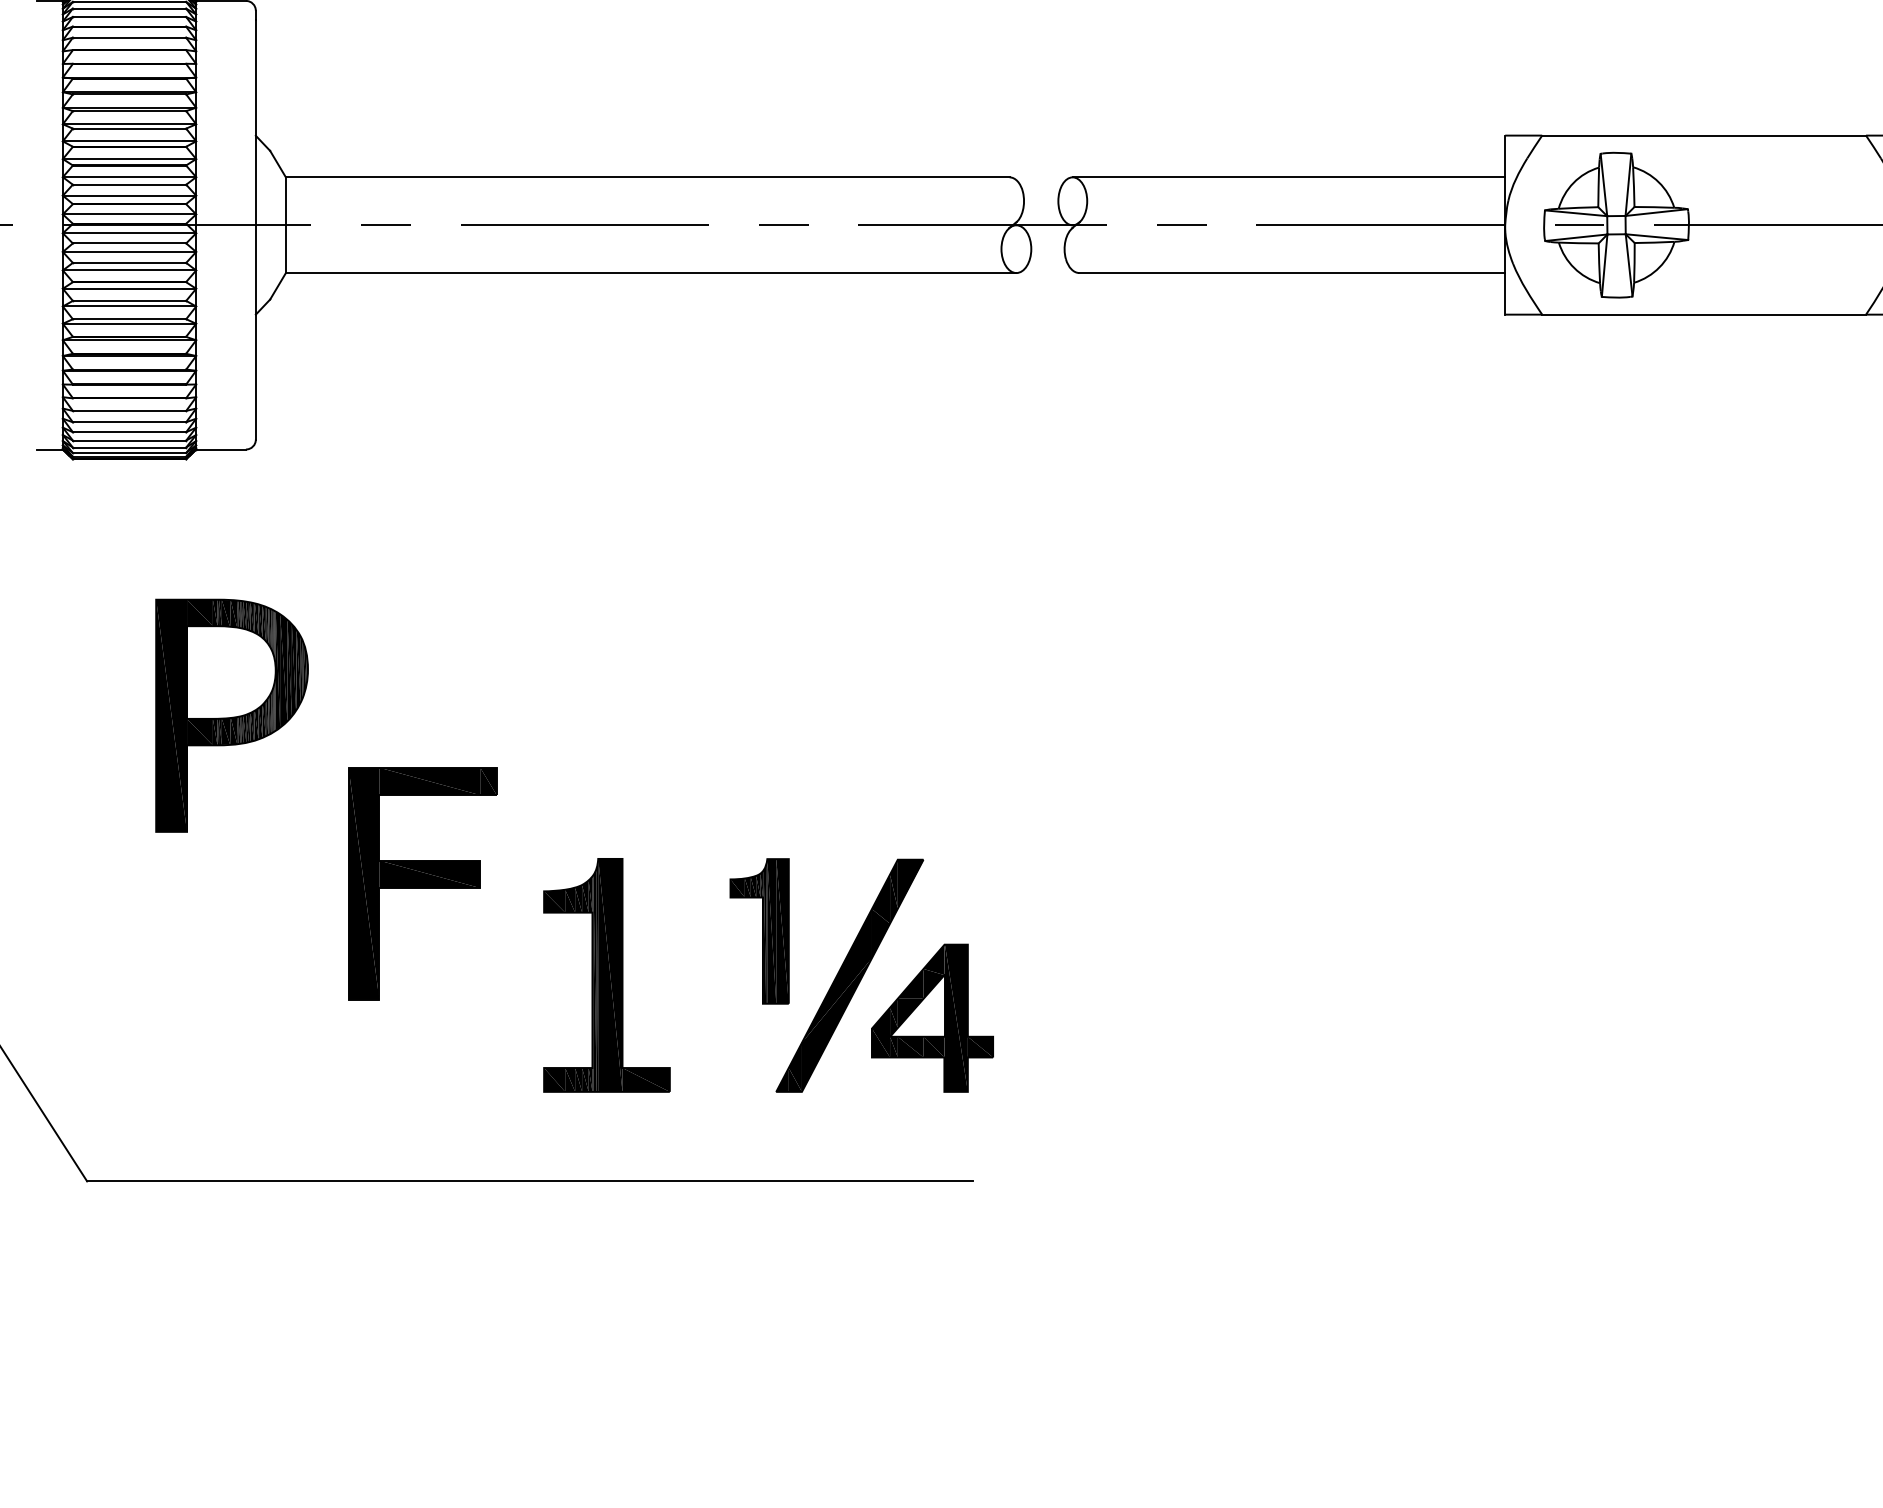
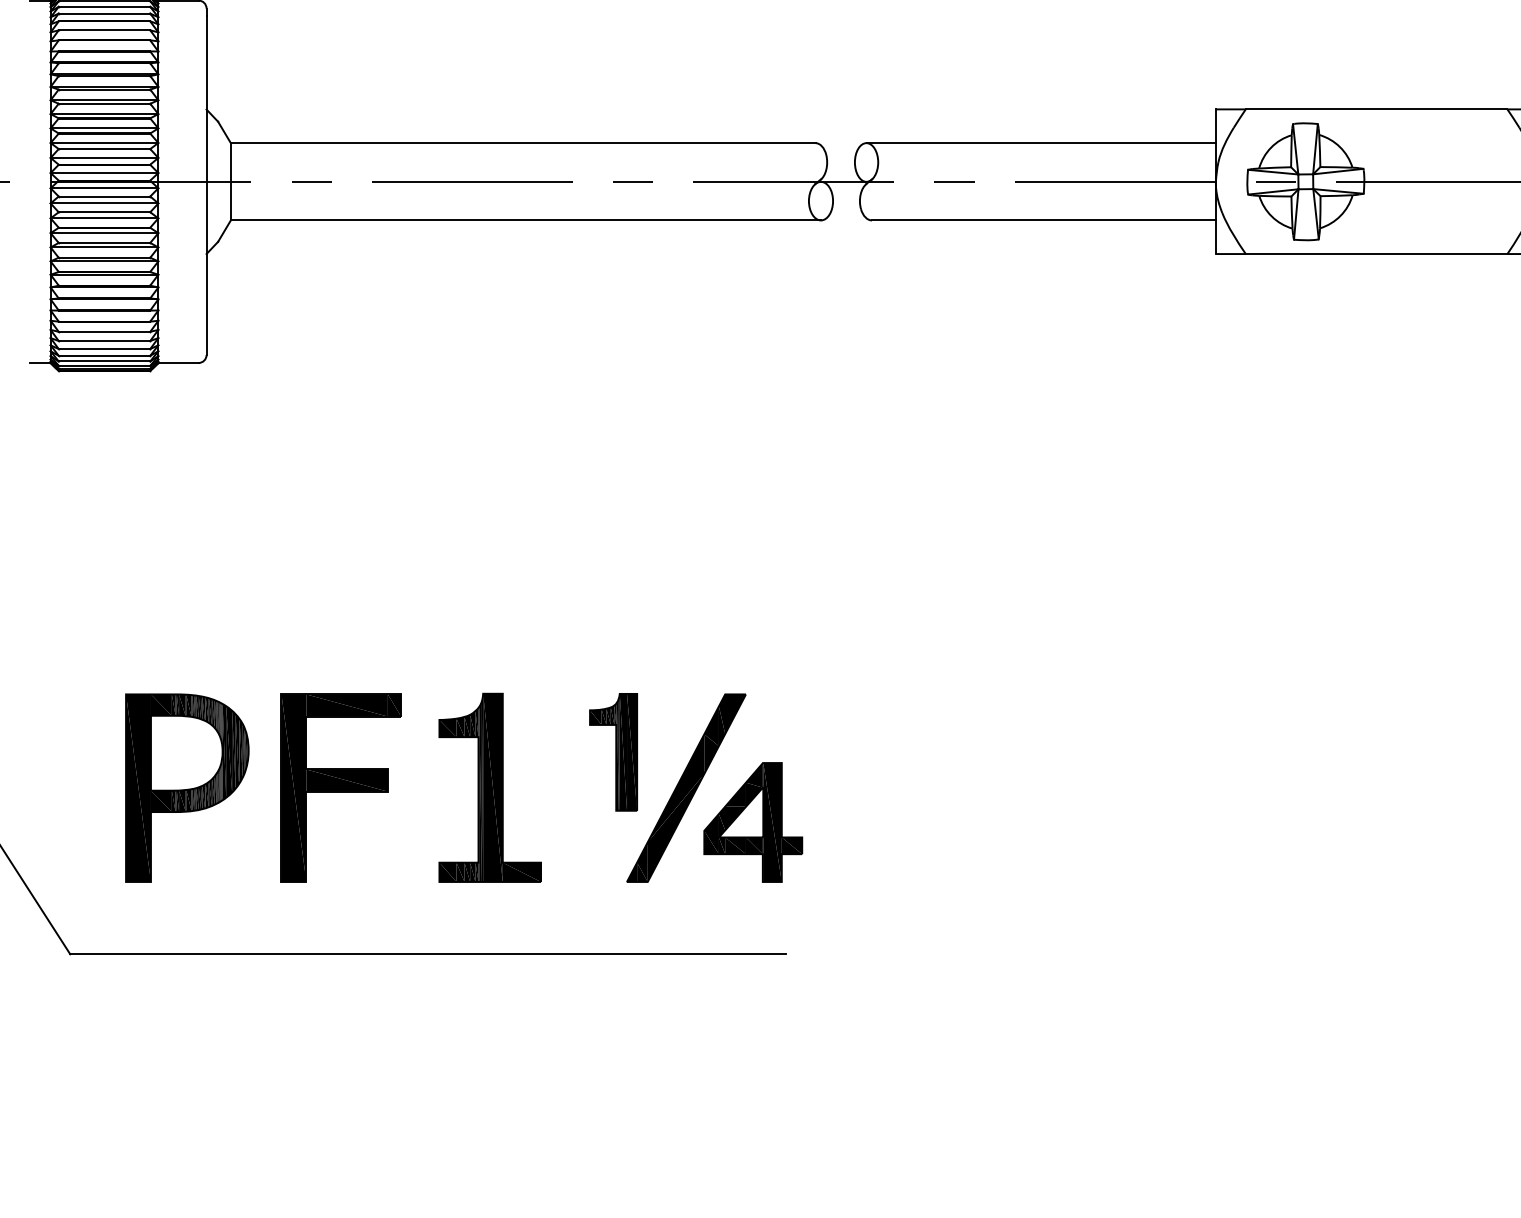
part: (231, 715) -> (186, 787), moved
part: (422, 883) -> (341, 787), moved

